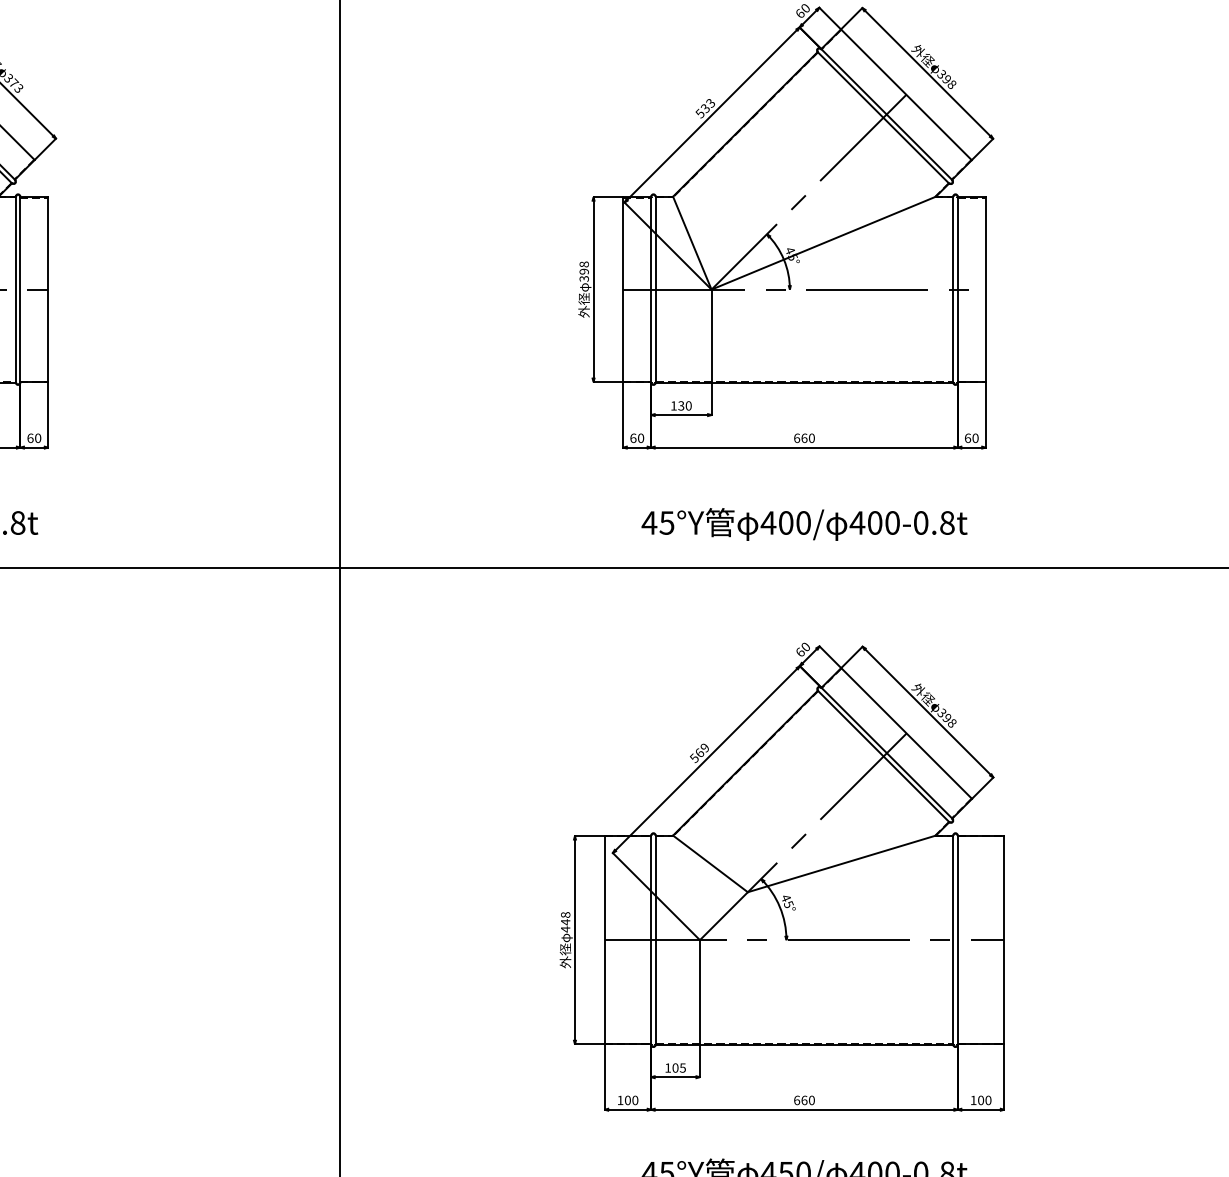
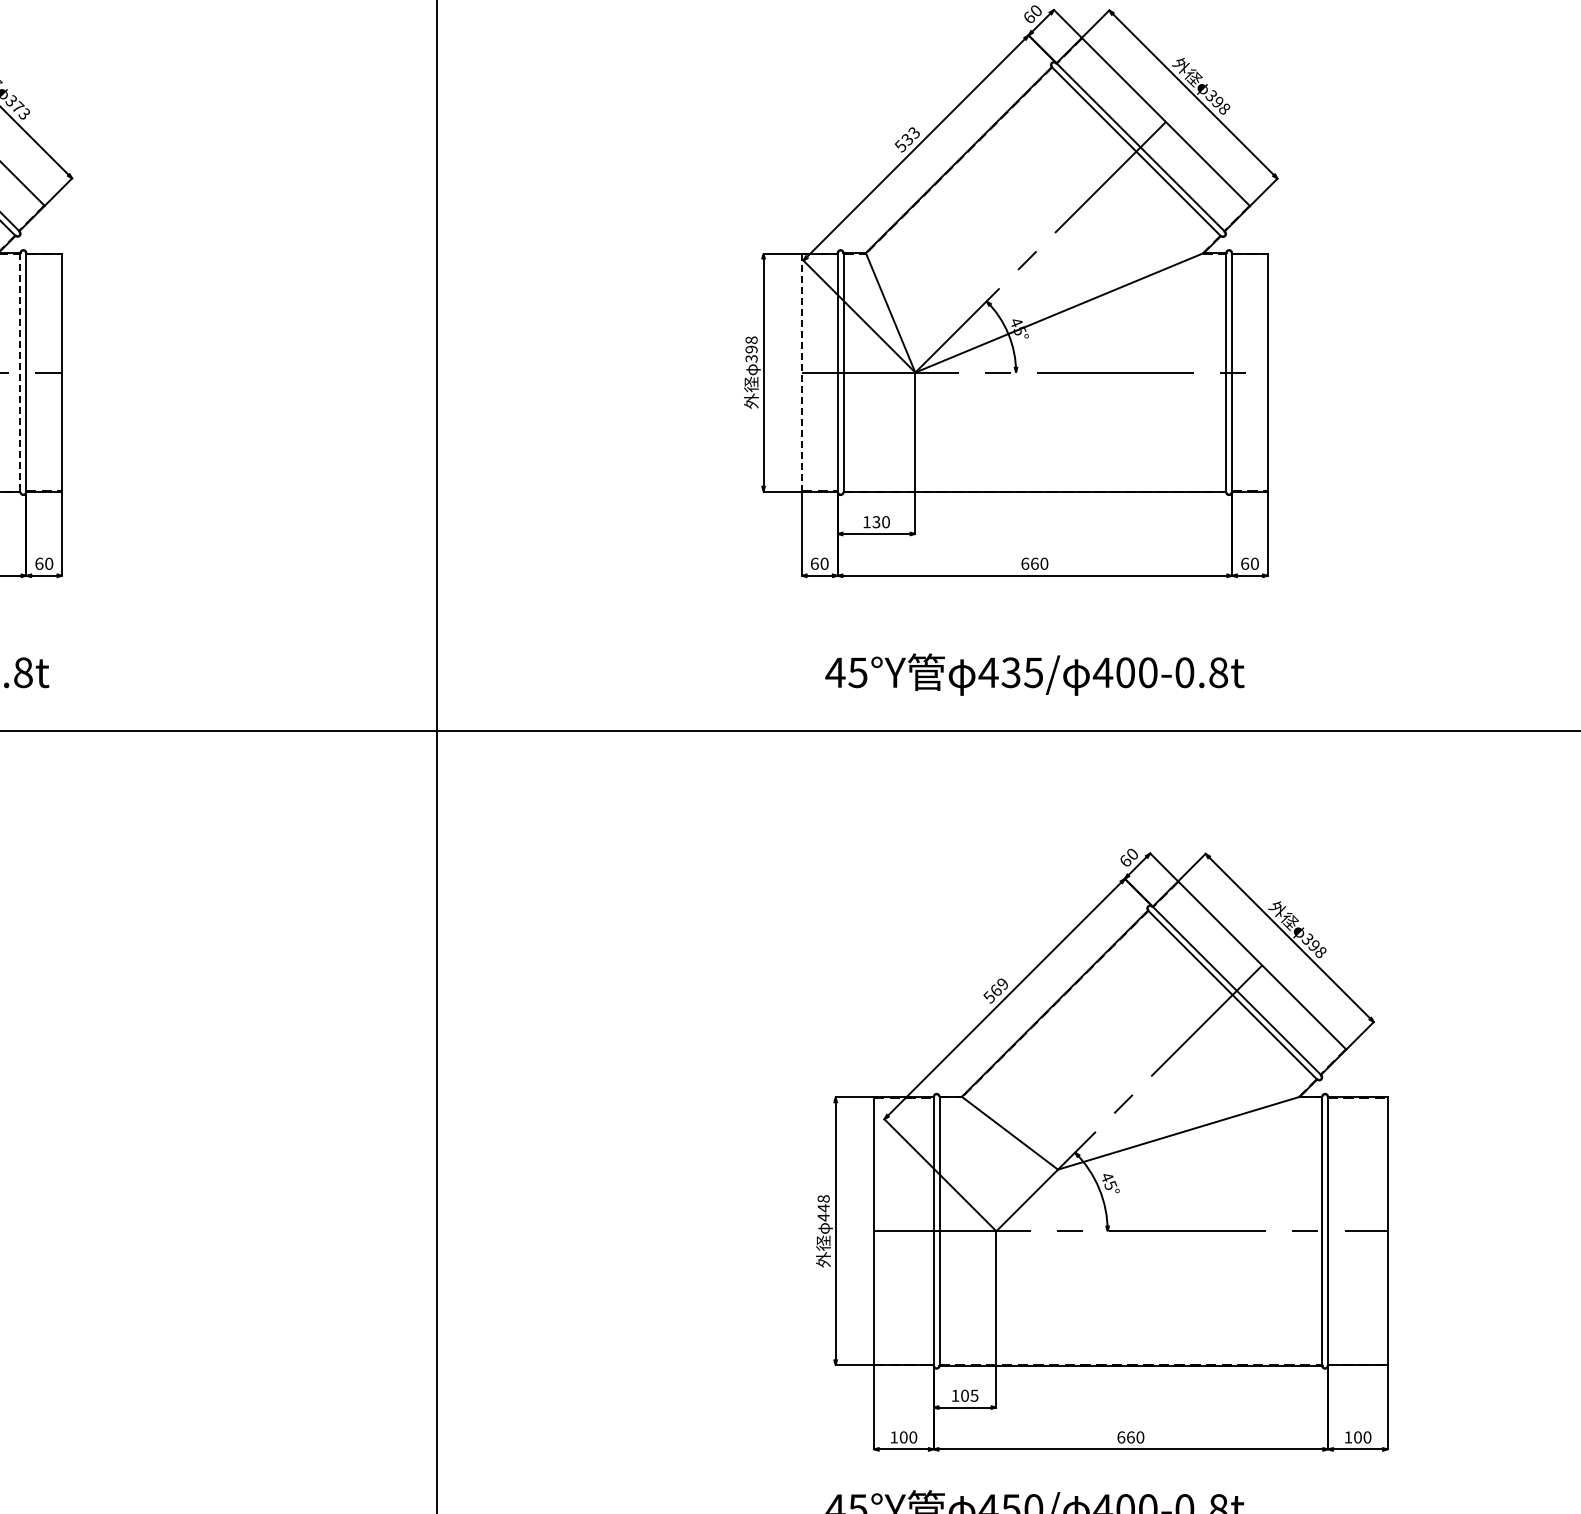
line: (15, 289) -> (20, 372), solid -> dashed
line: (623, 289) -> (801, 372), solid -> dashed
text: (794, 522) -> (1022, 672), 400/ -> 435/
part: (782, 876) -> (1102, 1149), moved

